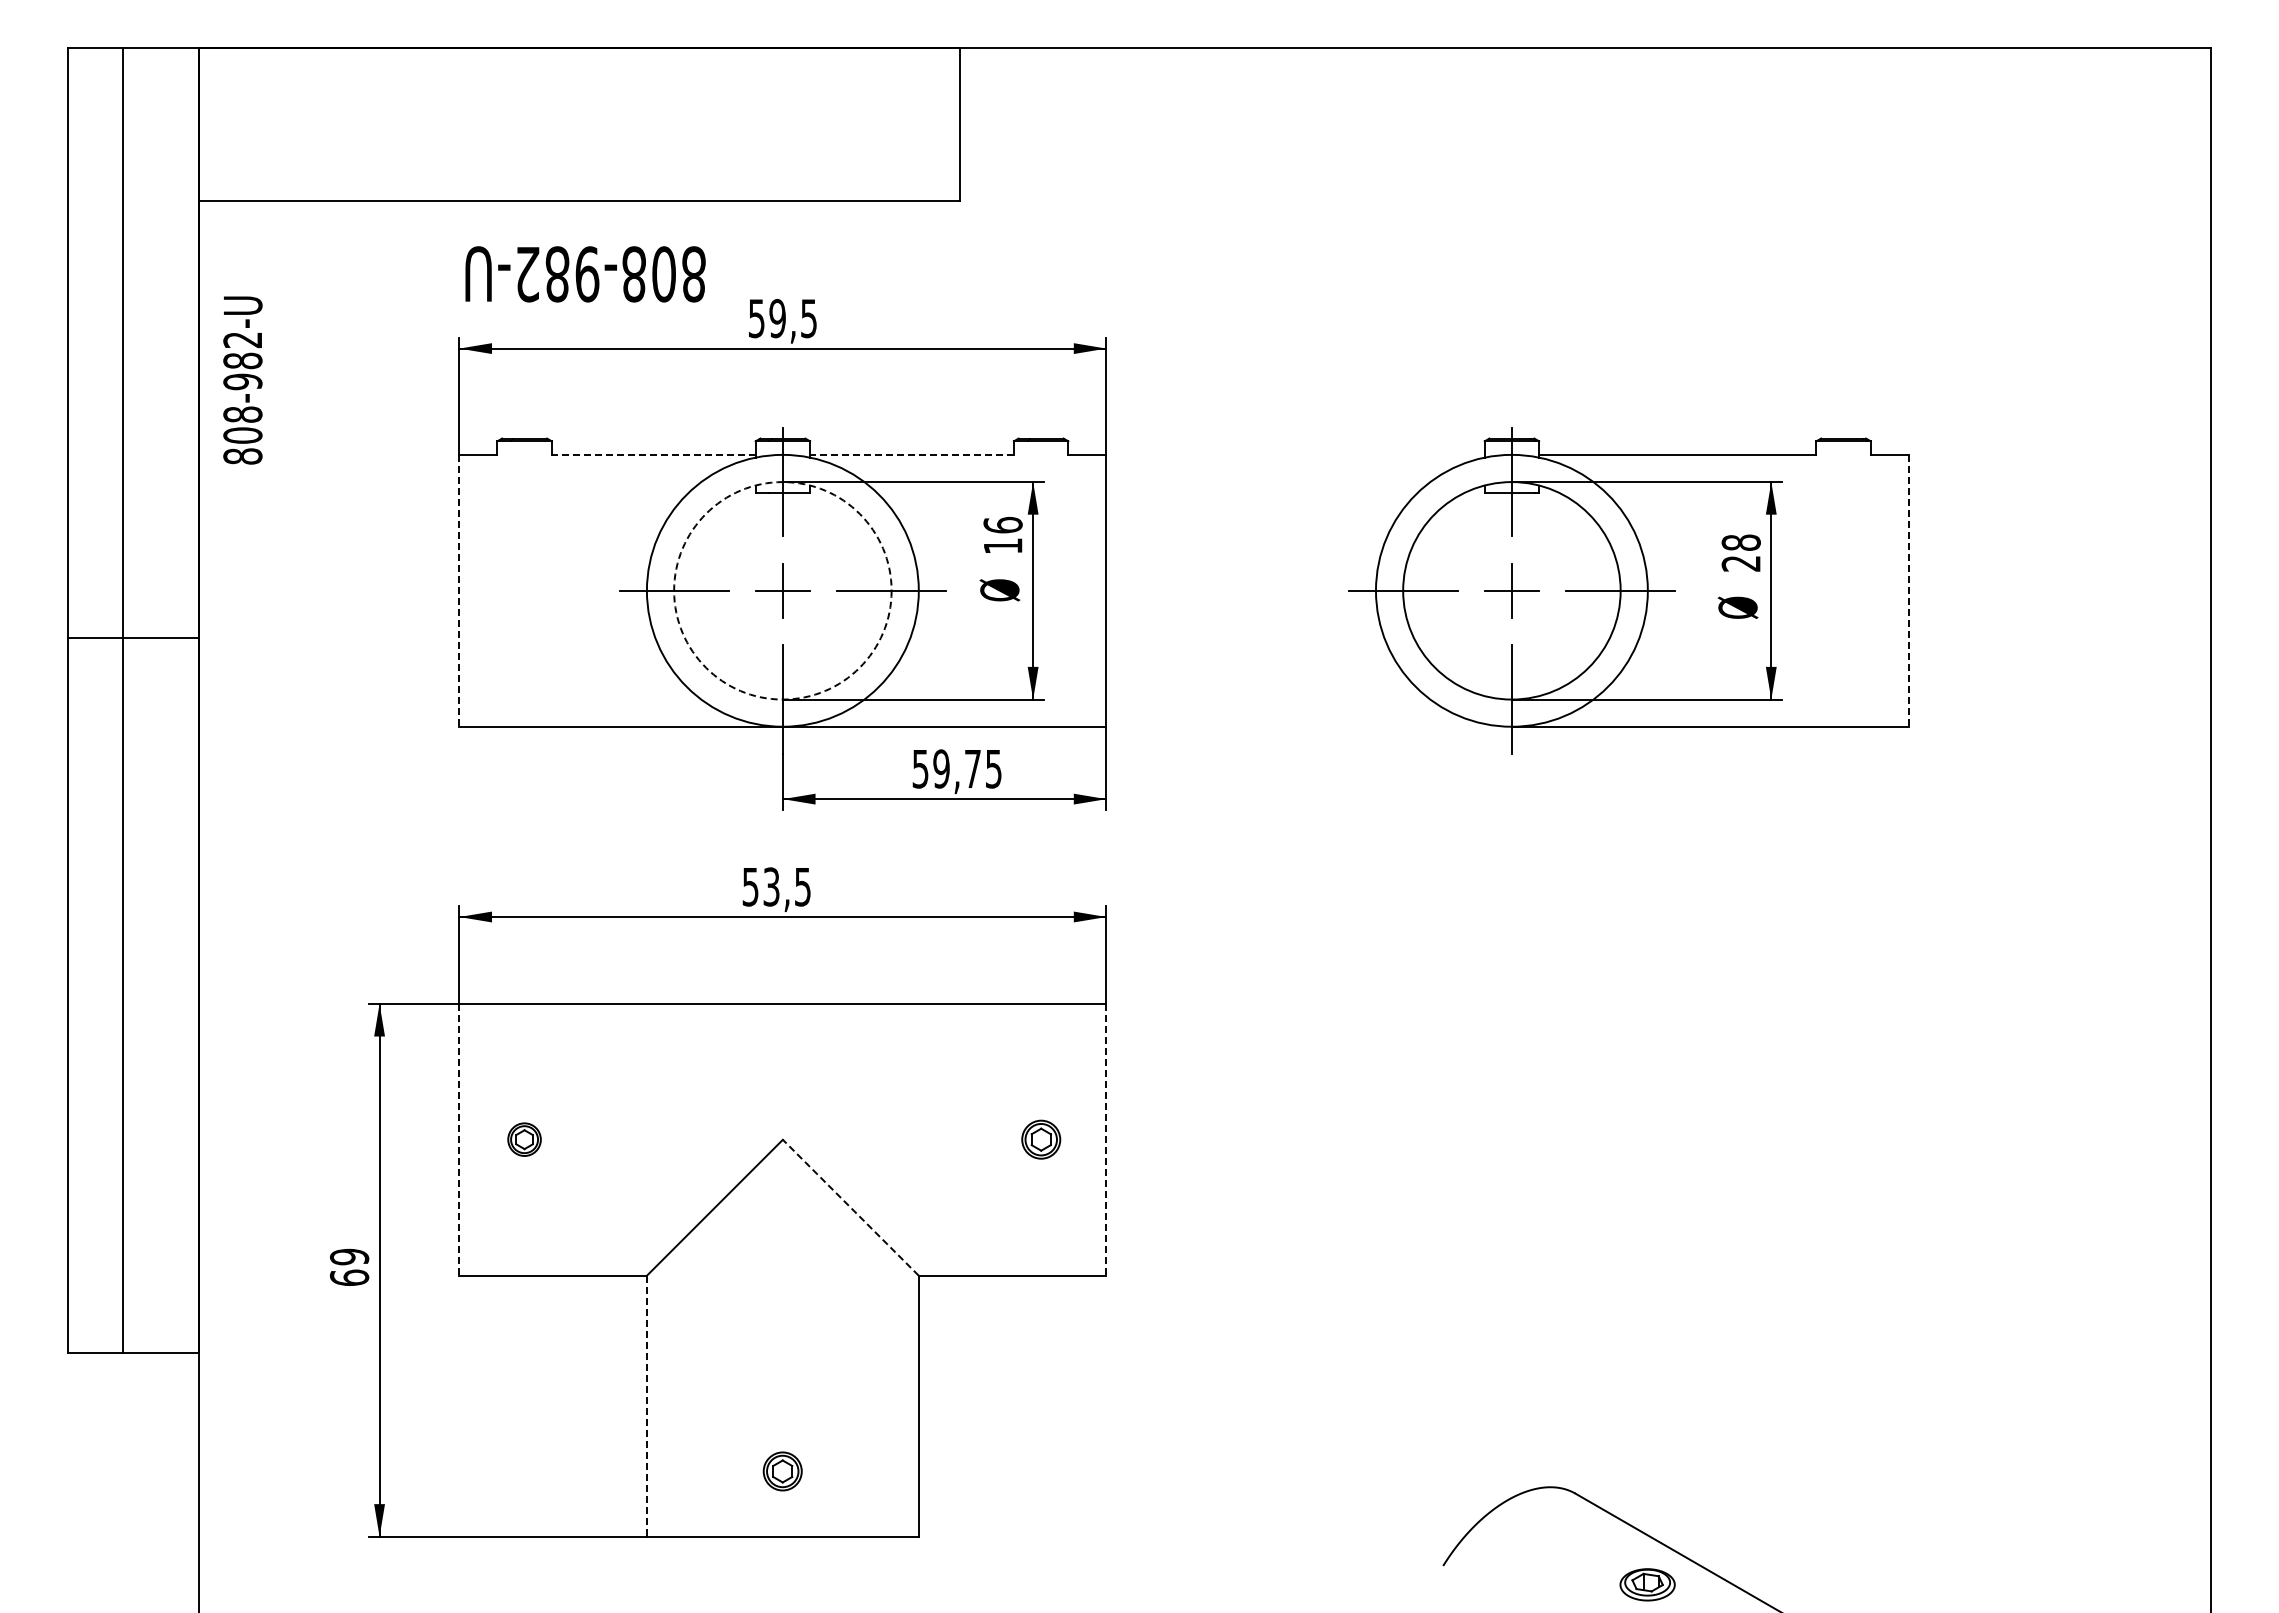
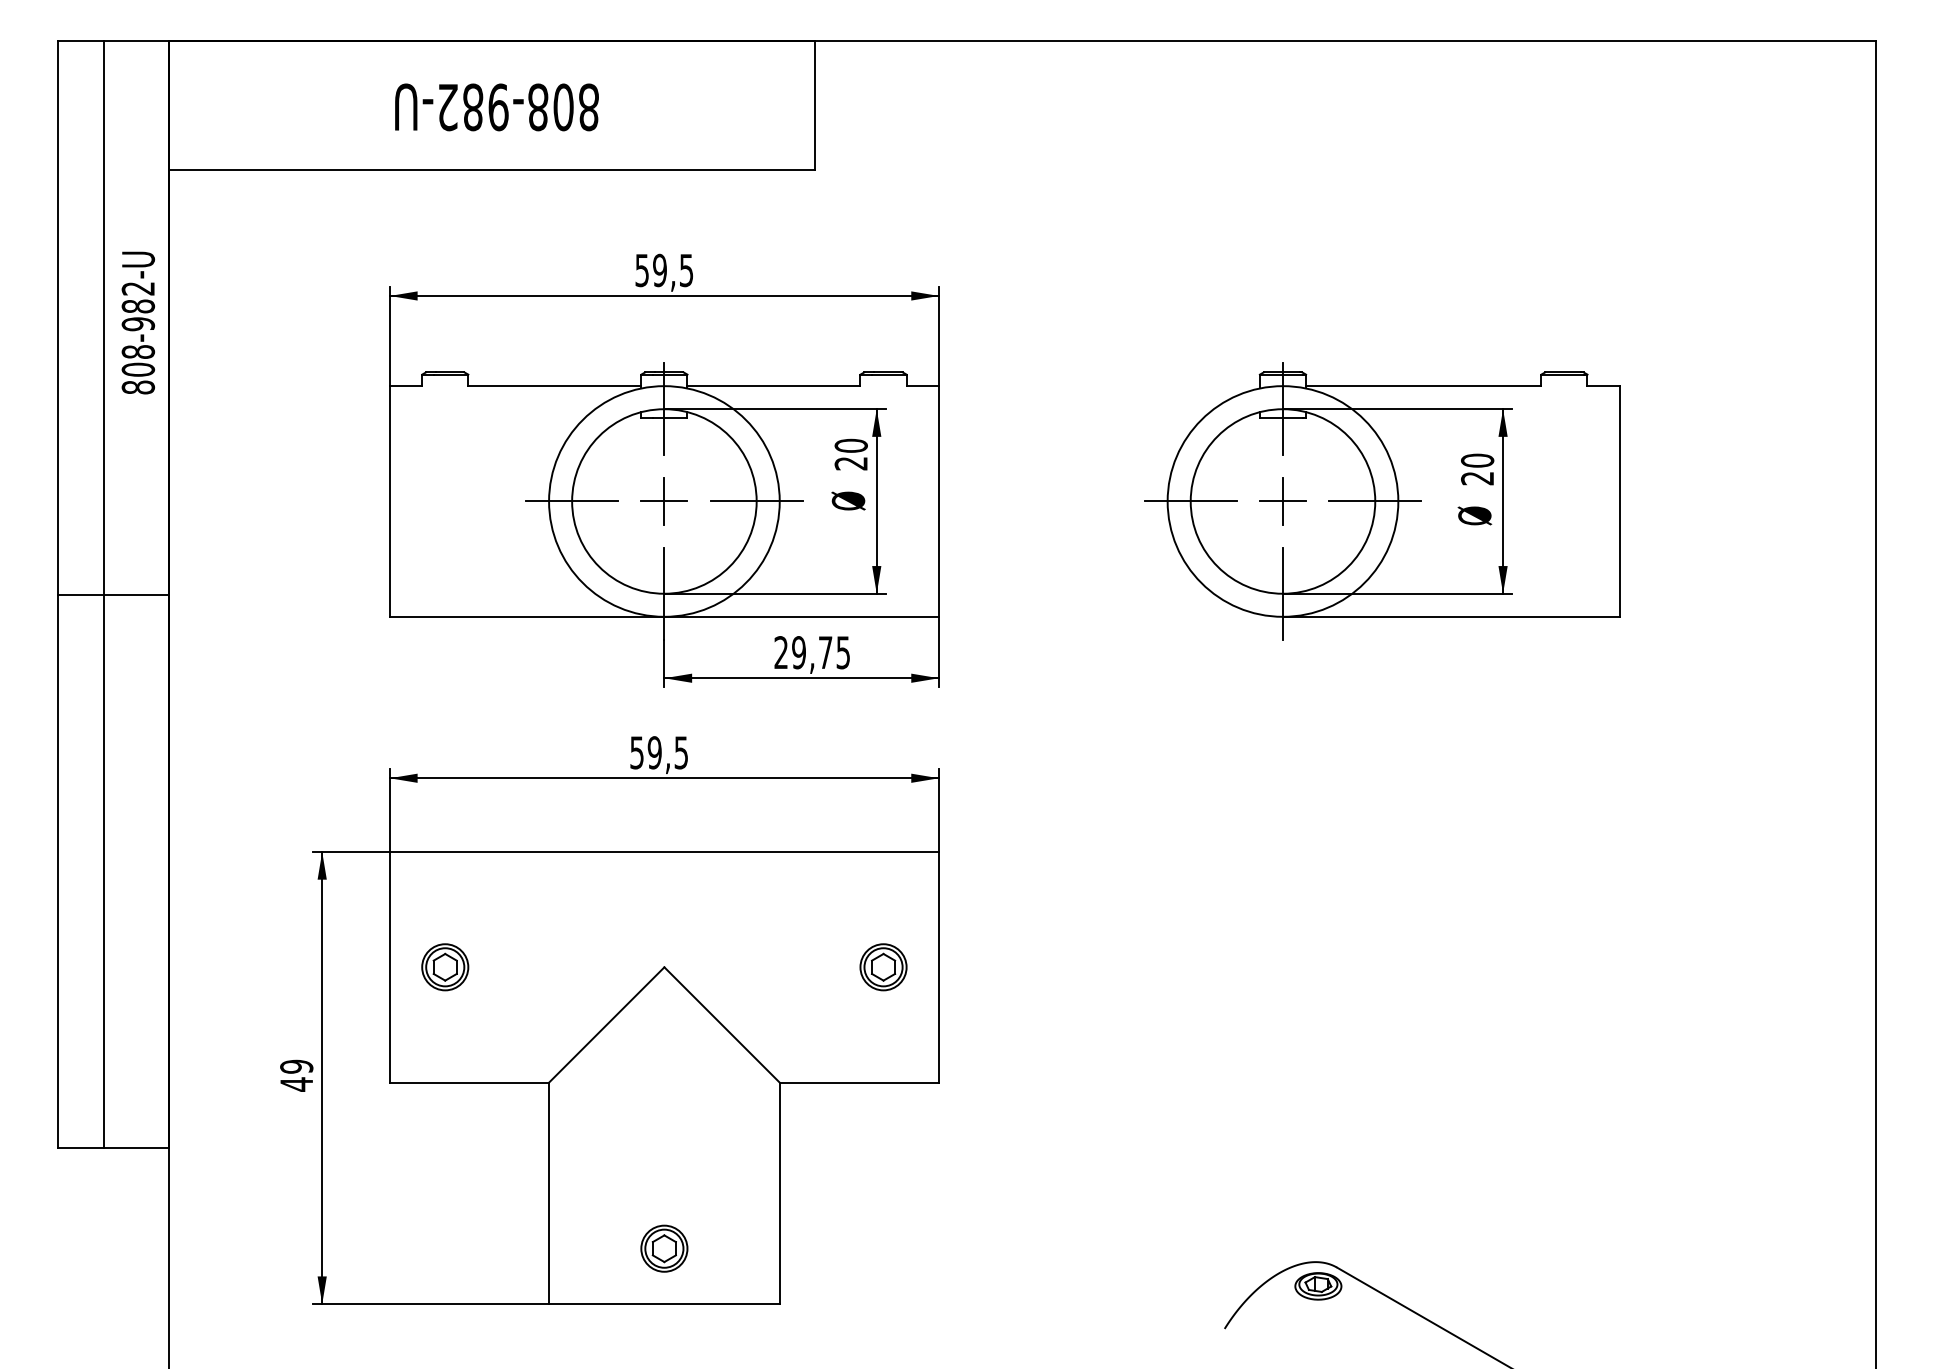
text: (585, 274) -> (496, 107), moved
text: (242, 380) -> (138, 323), moved
line: (653, 454) -> (554, 385), dashed -> solid
line: (912, 454) -> (774, 385), dashed -> solid
text: (1002, 535) -> (850, 454), 16 -> 20
text: (1740, 542) -> (1476, 460), 28 -> 20
line: (459, 590) -> (390, 501), dashed -> solid
circle: (782, 590) -> (664, 501), dashed -> solid
line: (1908, 590) -> (1619, 501), dashed -> solid
line: (133, 637) -> (113, 594), moved
text: (920, 768) -> (781, 652), 59,75 -> 29,75
text: (771, 886) -> (654, 752), 53,5 -> 59,5
line: (459, 1139) -> (390, 967), dashed -> solid
part: (524, 1139) -> (445, 967), size x1.67
part: (1041, 1139) -> (883, 967), size x1.43
line: (1106, 1139) -> (938, 967), dashed -> solid
line: (850, 1207) -> (721, 1024), dashed -> solid
text: (349, 1277) -> (296, 1084), 69 -> 49
line: (646, 1406) -> (548, 1193), dashed -> solid
part: (782, 1471) -> (664, 1248), size x1.43
part: (1647, 1584) -> (1318, 1286), moved

